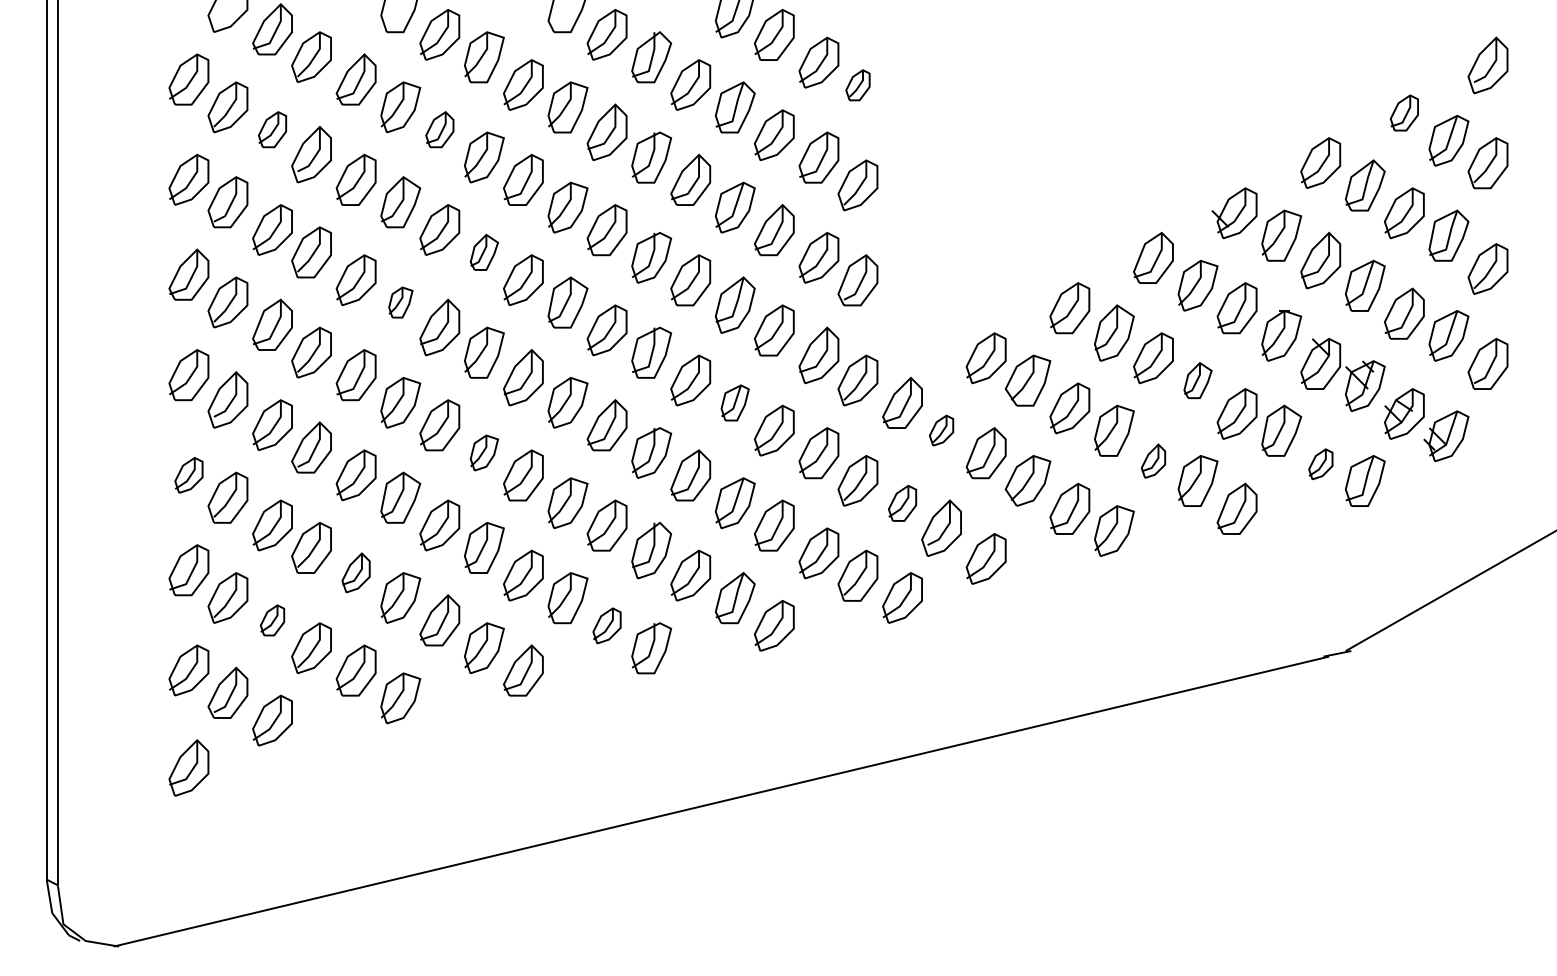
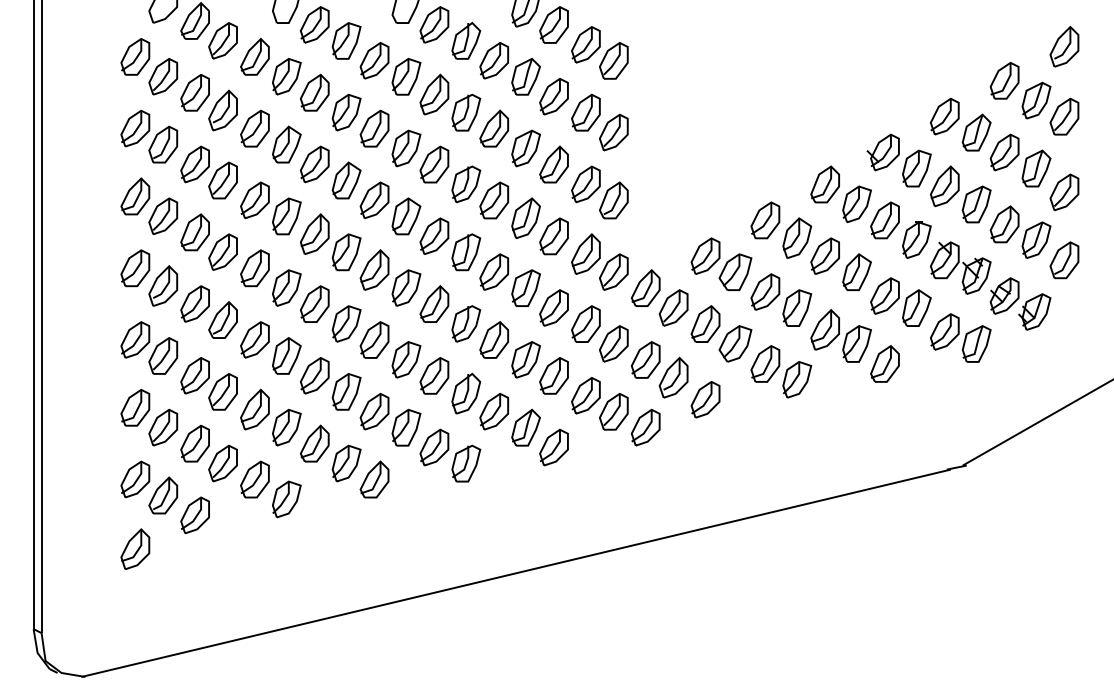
part: (857, 85) -> (613, 61), size x1.67
part: (1404, 112) -> (1004, 80), size x1.43
part: (272, 129) -> (195, 92), size x1.43
part: (439, 129) -> (314, 92), size x1.43
part: (484, 252) -> (346, 180), size x1.43
part: (400, 302) -> (286, 216), size x1.67
part: (1197, 380) -> (856, 272), size x1.43
part: (734, 402) -> (525, 287), size x1.43
part: (941, 430) -> (673, 307), size x1.67
part: (484, 452) -> (346, 323), size x1.43
part: (1153, 460) -> (825, 329), size x1.67
part: (1320, 464) -> (944, 332), size x1.67
part: (188, 475) -> (135, 340), size x1.43
part: (902, 503) -> (645, 360), size x1.43
part: (355, 572) -> (254, 409), size x1.43
part: (272, 620) -> (195, 443), size x1.67
part: (606, 625) -> (433, 447), size x1.43

